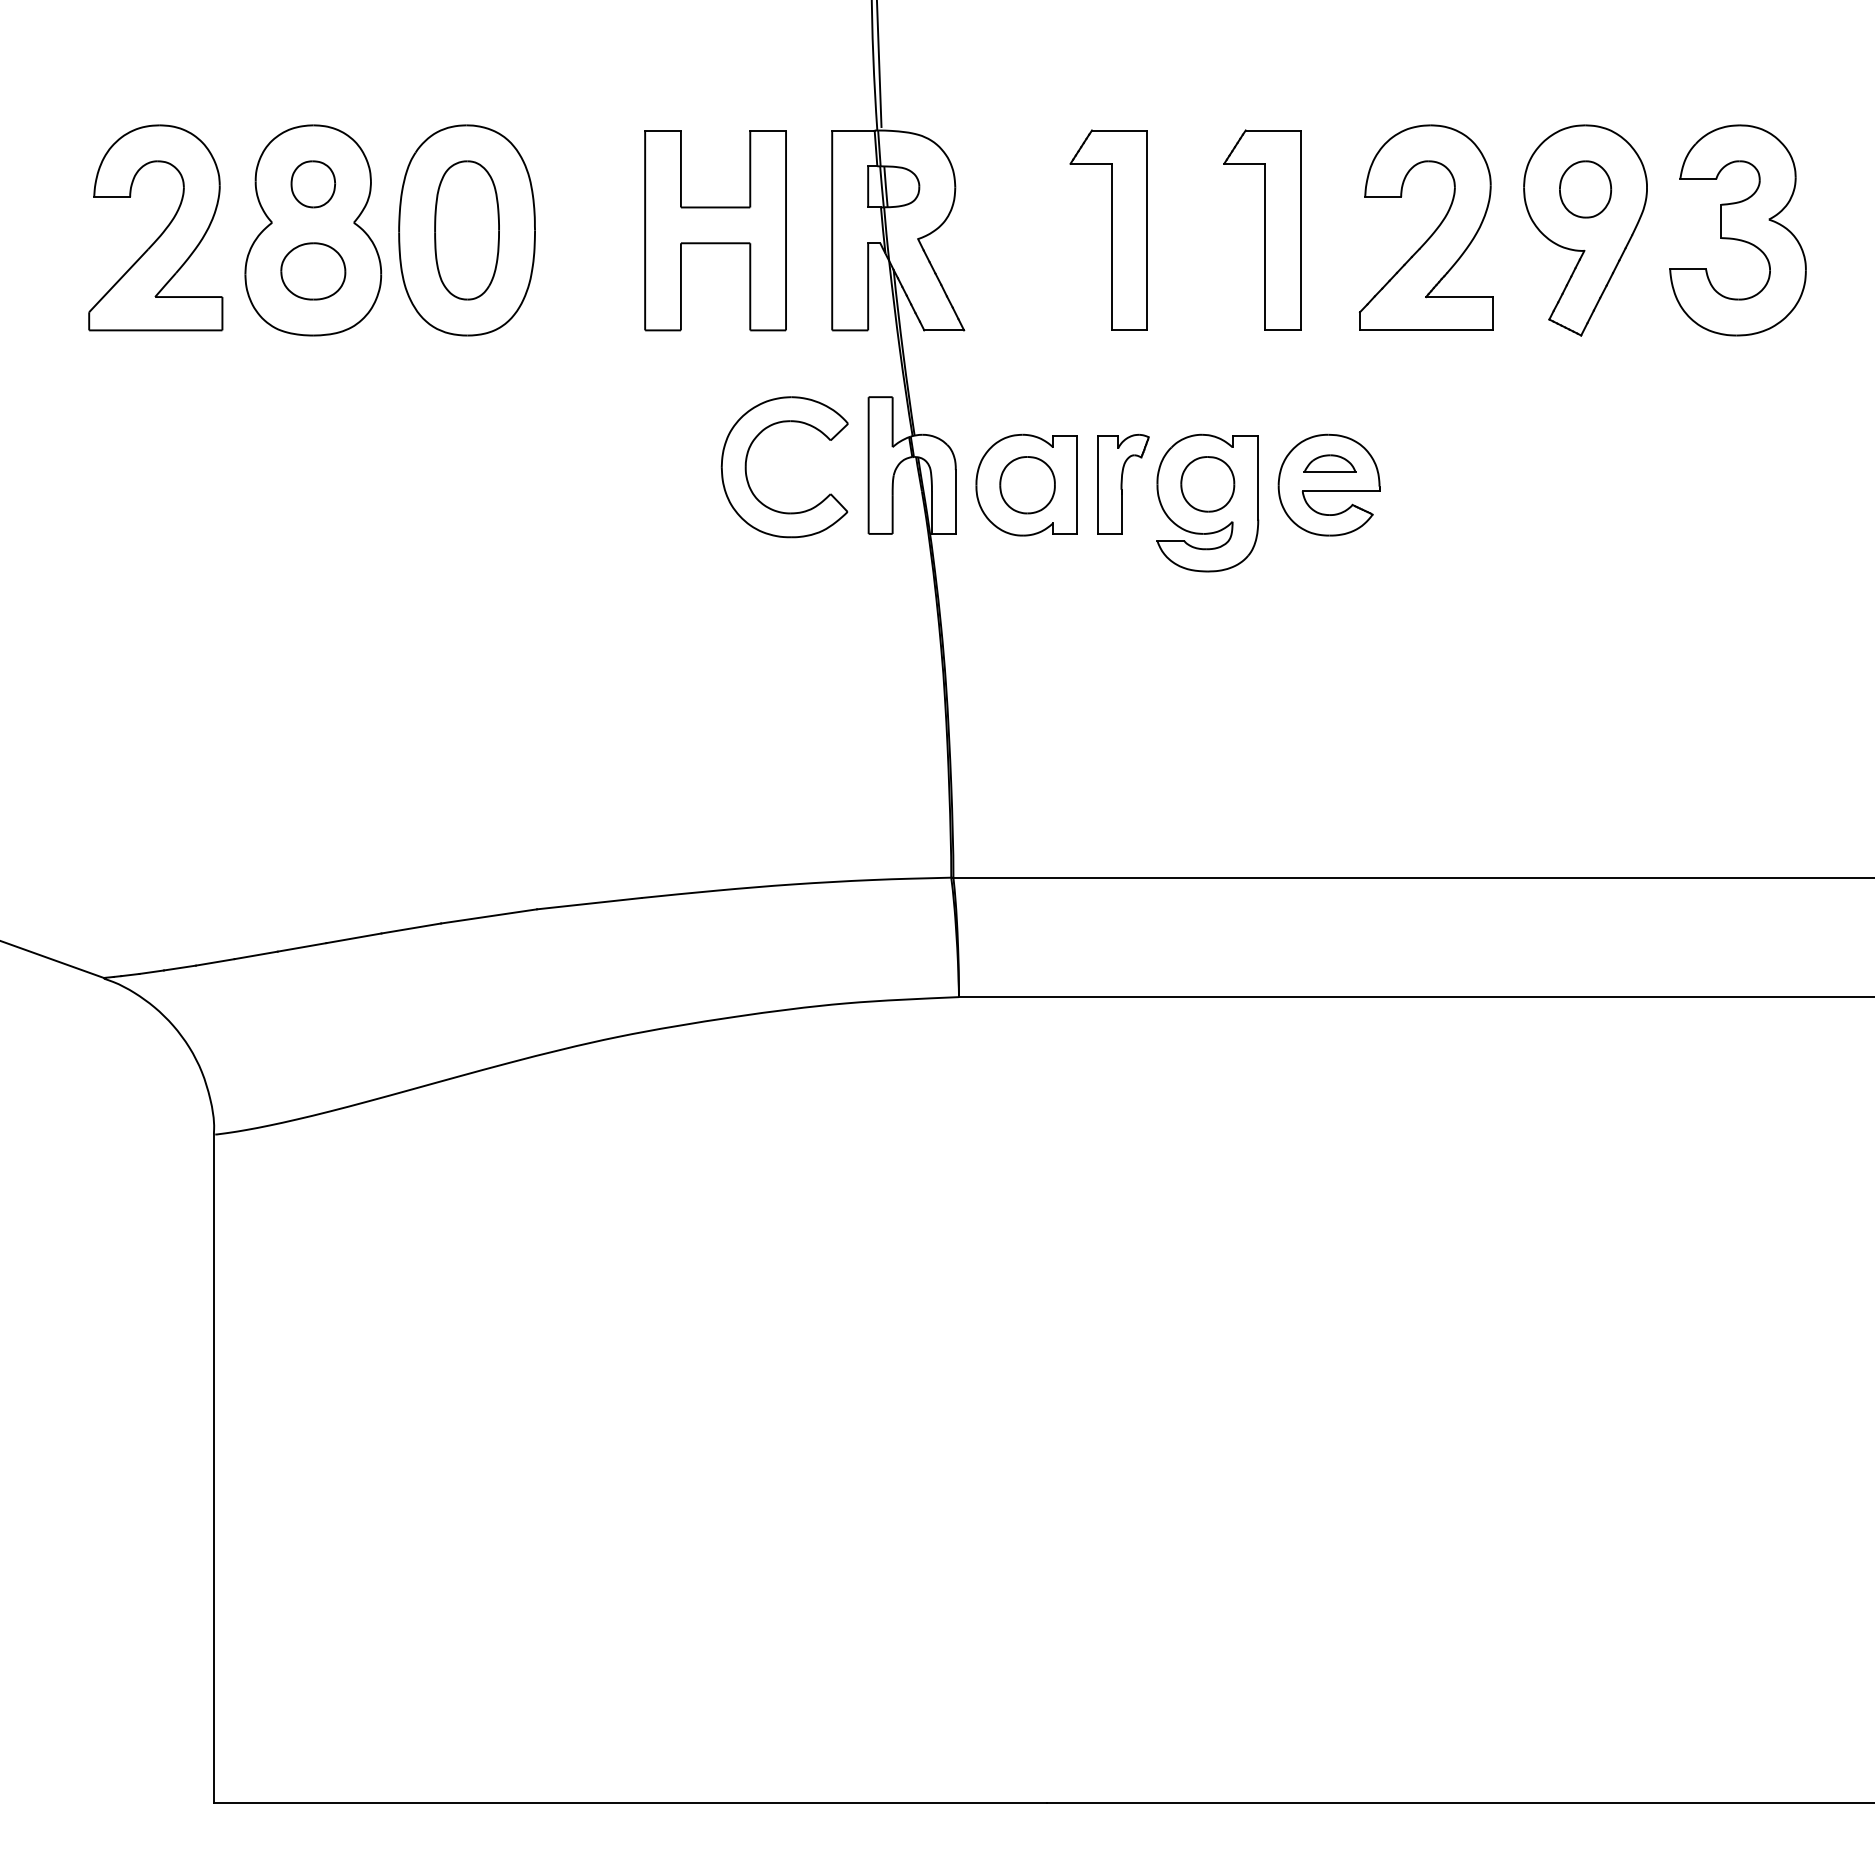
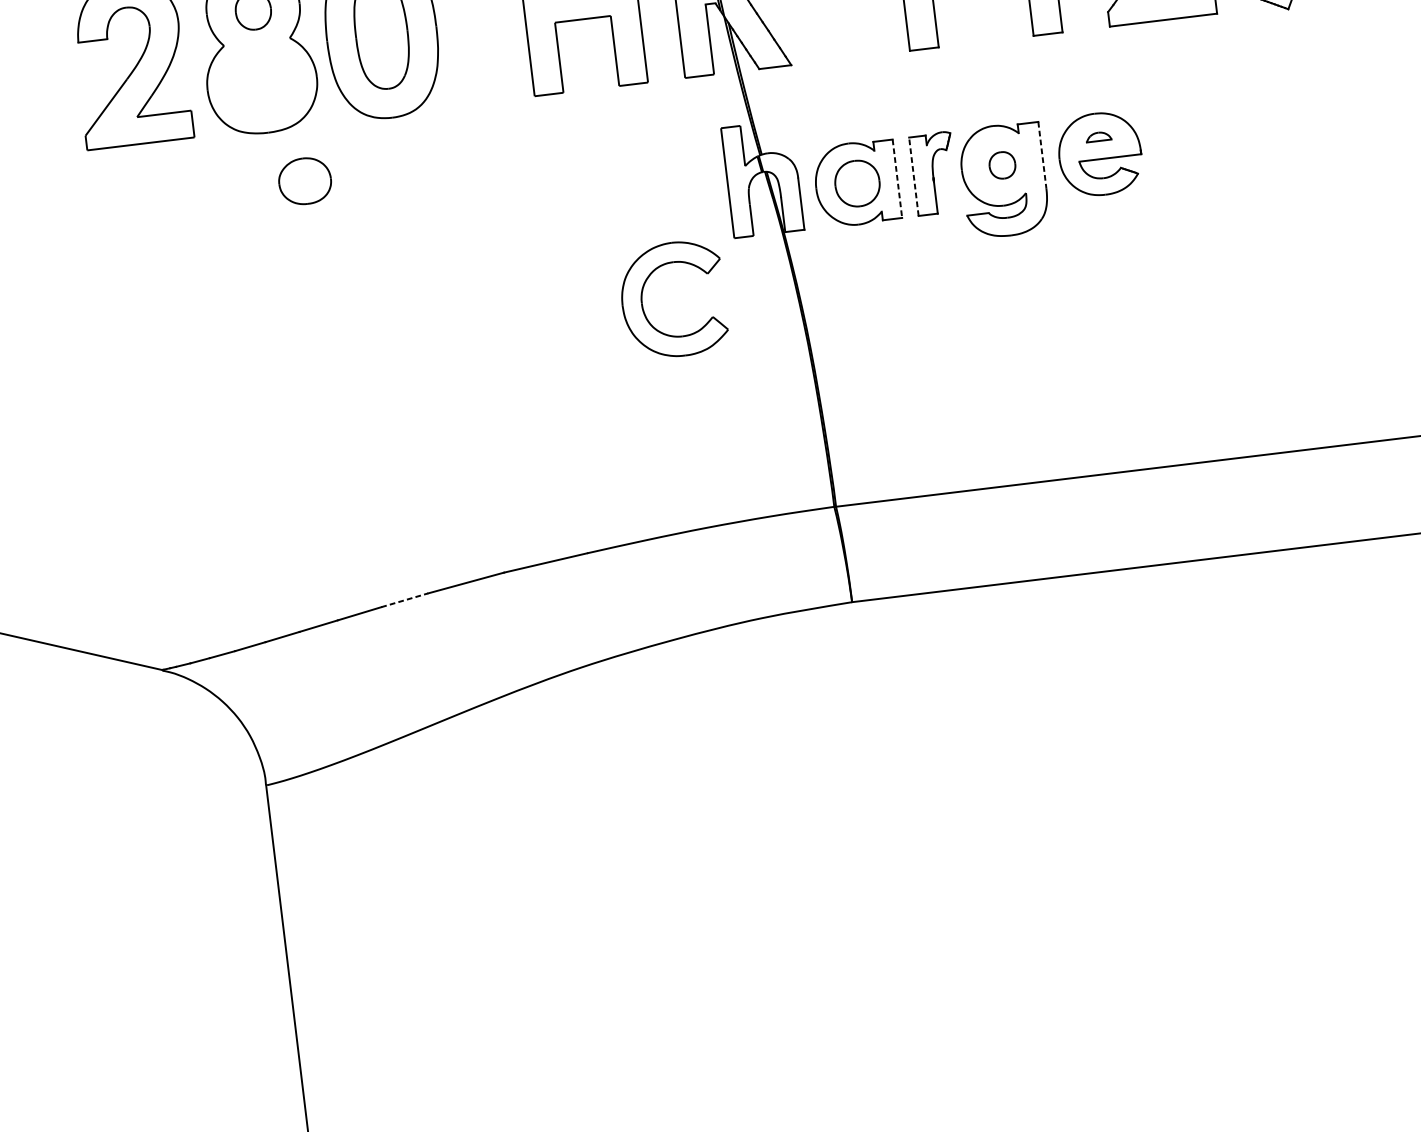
part: (313, 271) -> (305, 181), moved
part: (747, 459) -> (642, 297), moved
part: (1329, 463) -> (1098, 136), size x0.6
line: (1258, 478) -> (1042, 155), solid -> dashed
part: (1207, 484) -> (1002, 165), size x0.6
line: (1077, 485) -> (897, 178), solid -> dashed
line: (1097, 485) -> (913, 177), solid -> dashed
line: (411, 928) -> (404, 600), solid -> dashed

